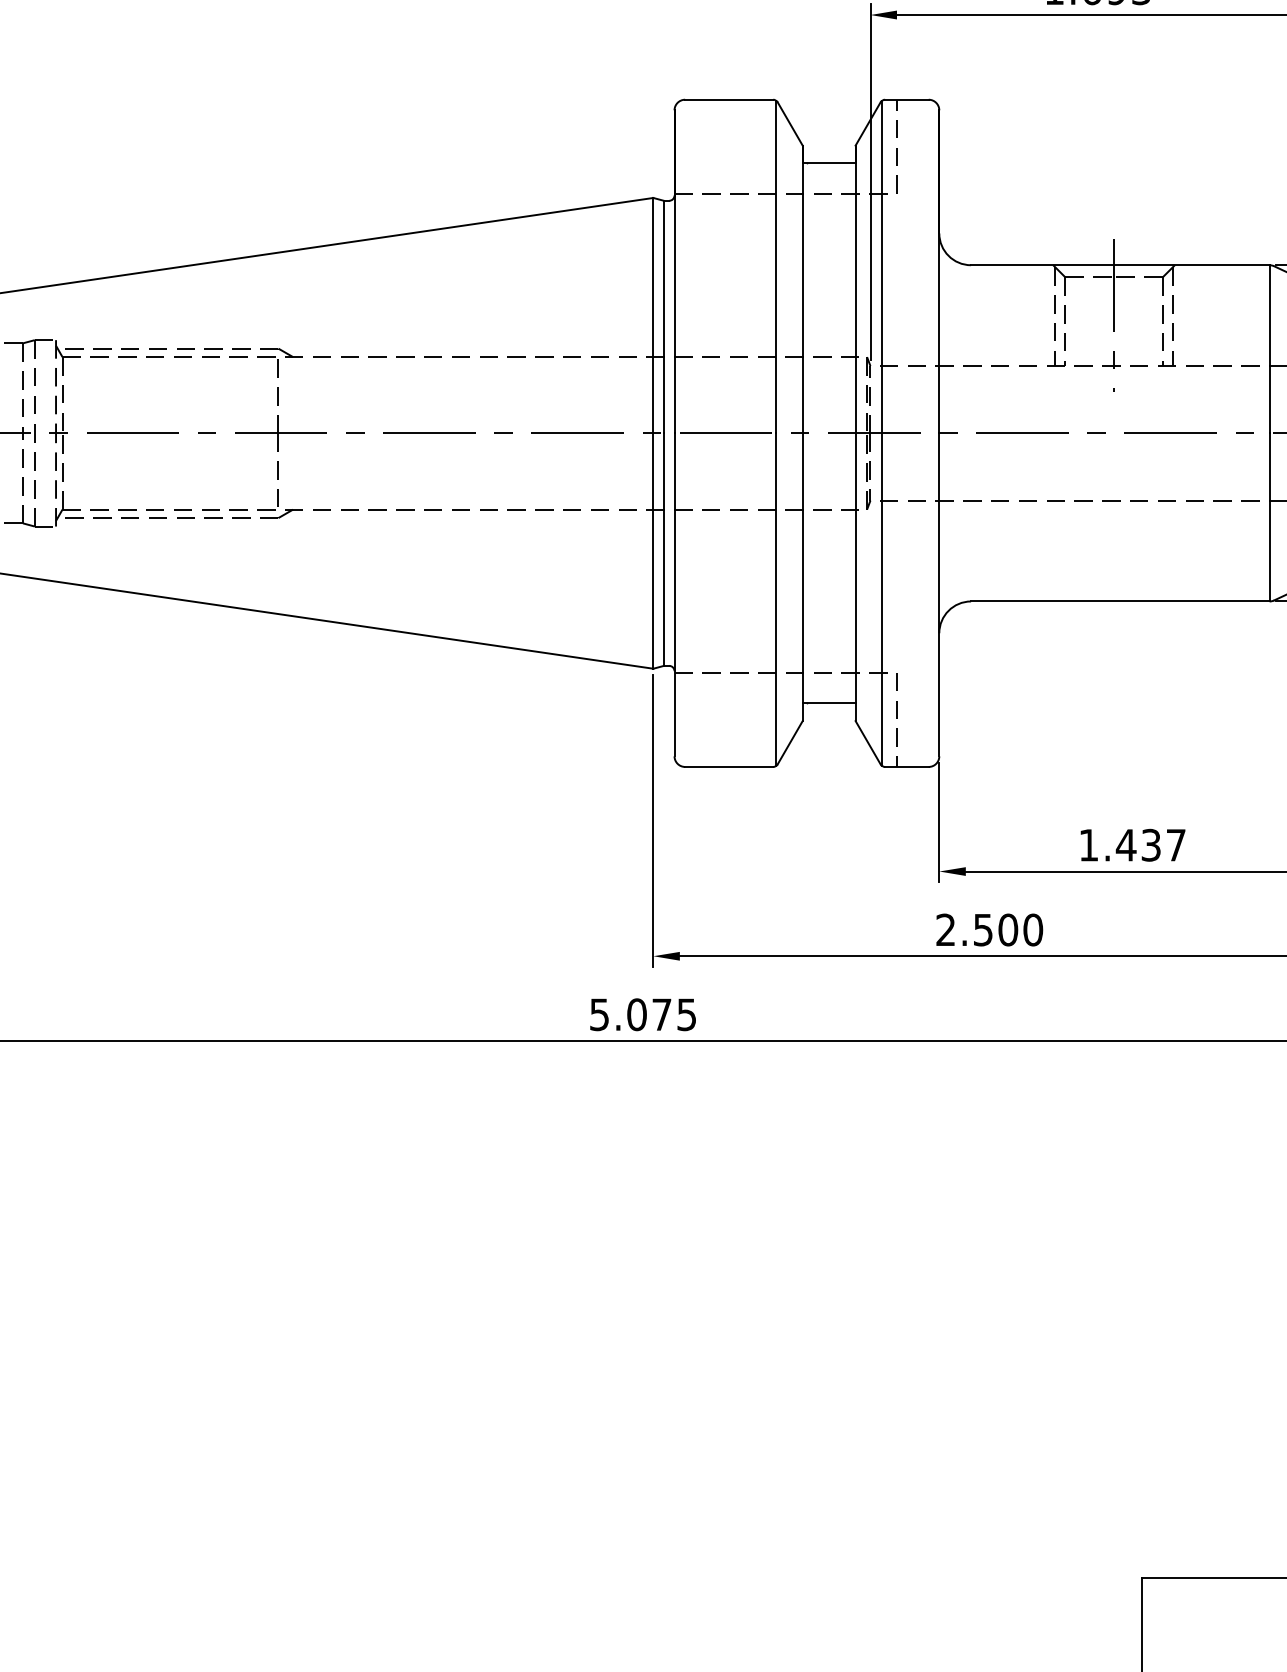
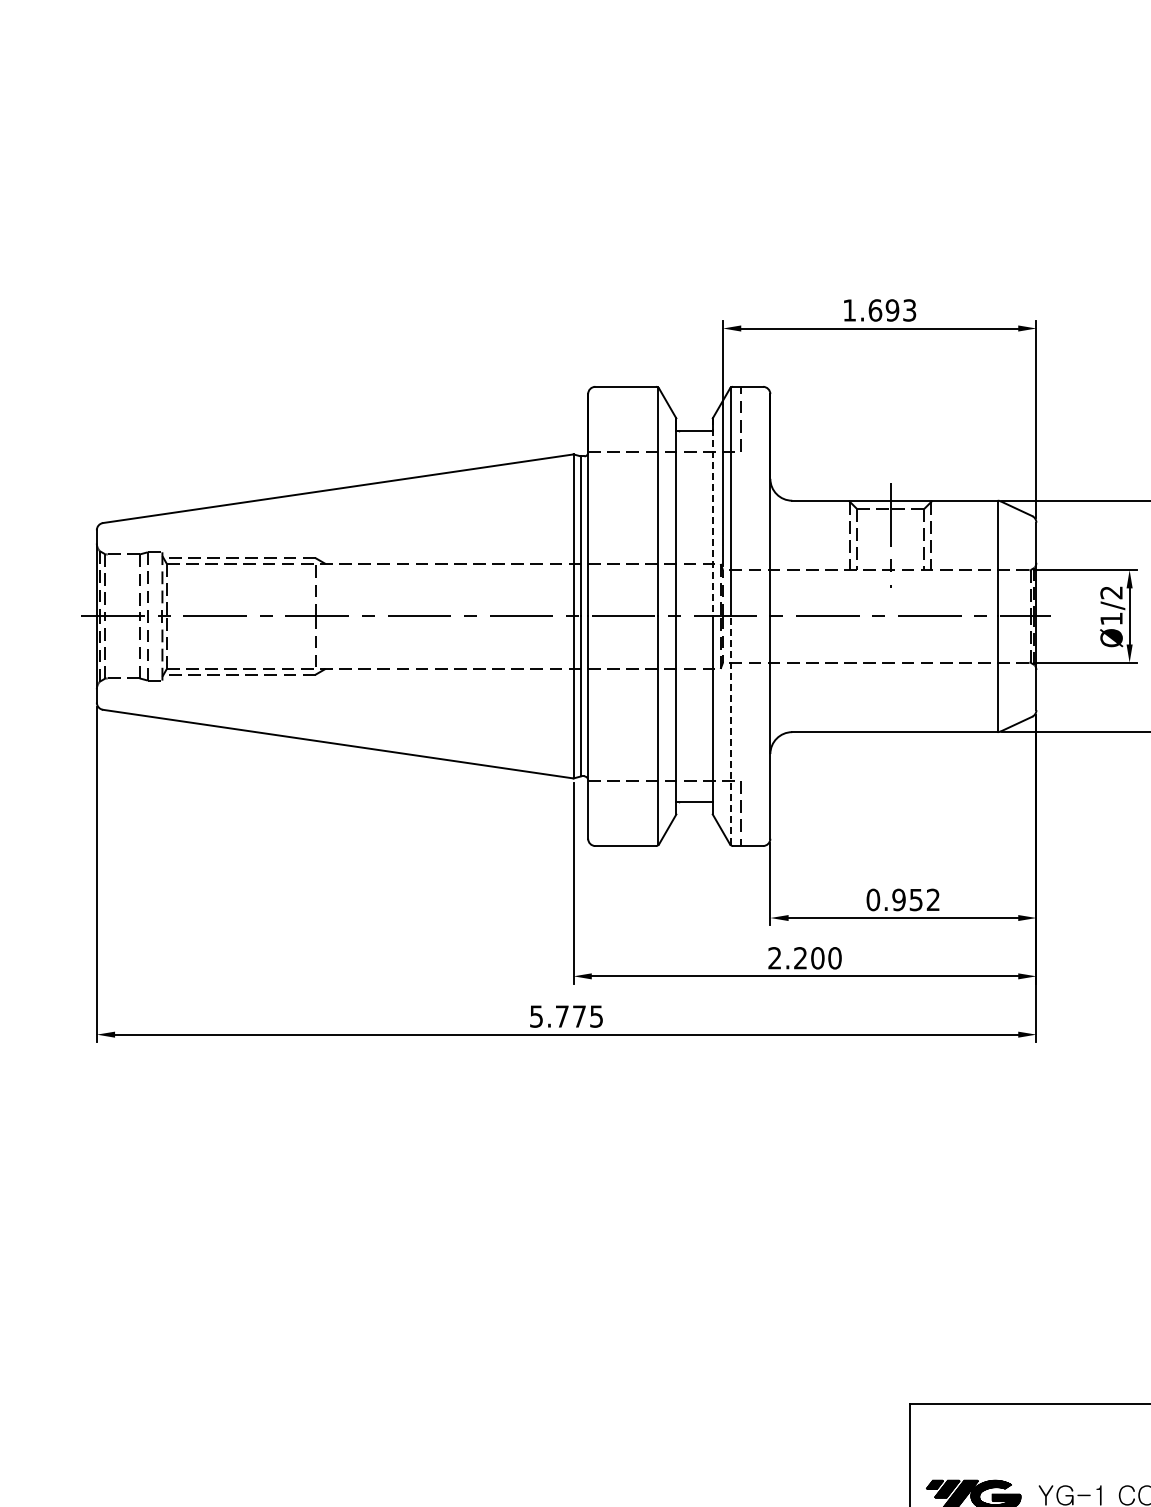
line: (855, 289) -> (712, 517), solid -> dashed
line: (882, 599) -> (731, 730), solid -> dashed
text: (1131, 844) -> (902, 899), 1.437 -> 0.952
text: (983, 930) -> (800, 958), 2.500 -> 2.200
text: (637, 1014) -> (562, 1016), 5.075 -> 5.775

